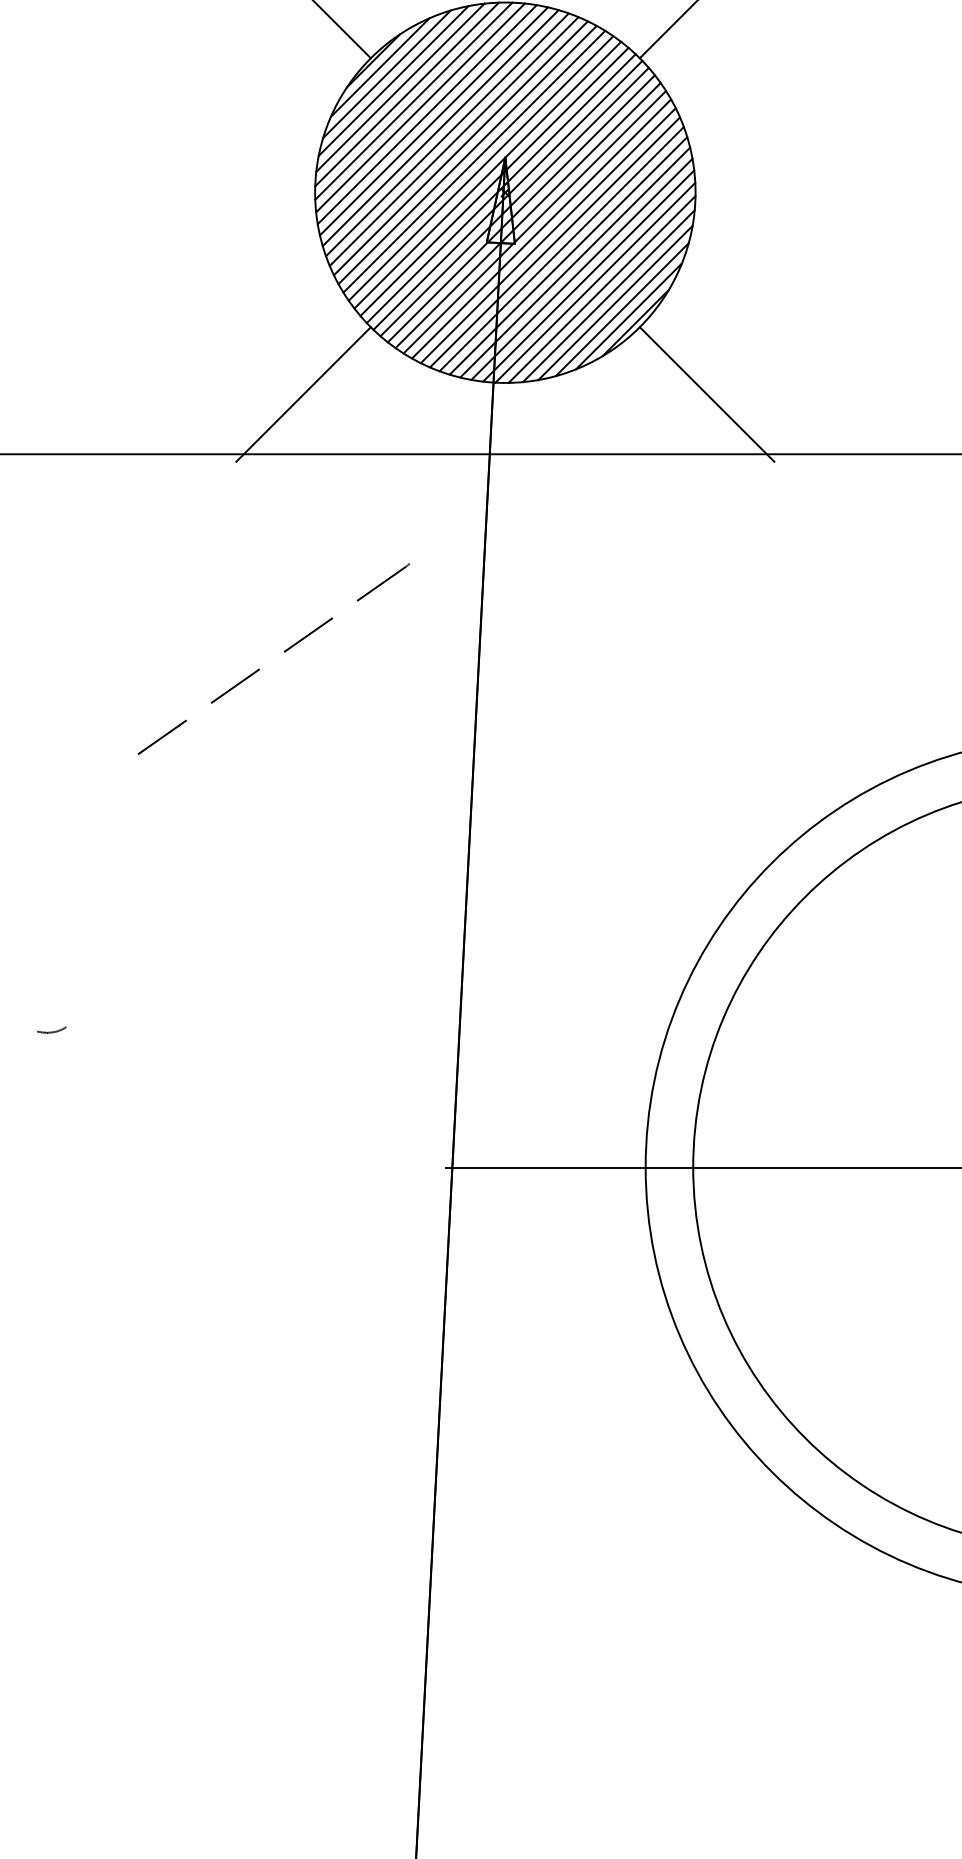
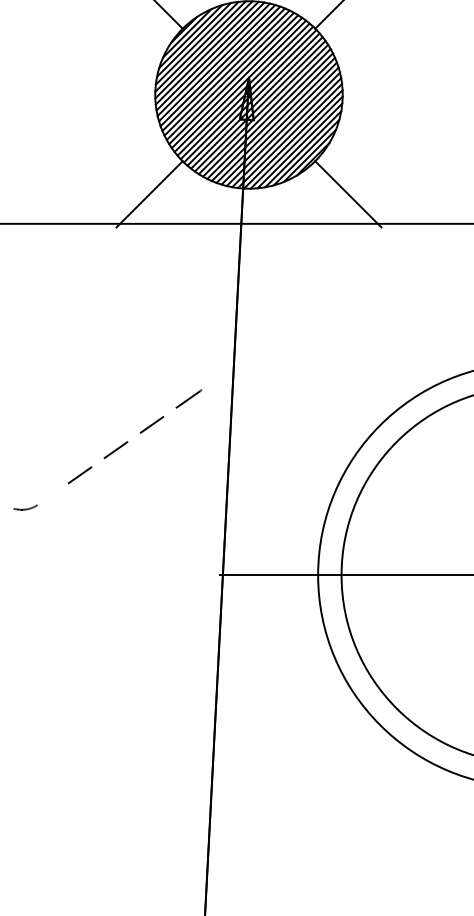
part: (283, 650) -> (139, 432), moved
part: (51, 1029) -> (25, 507), size x1.67

